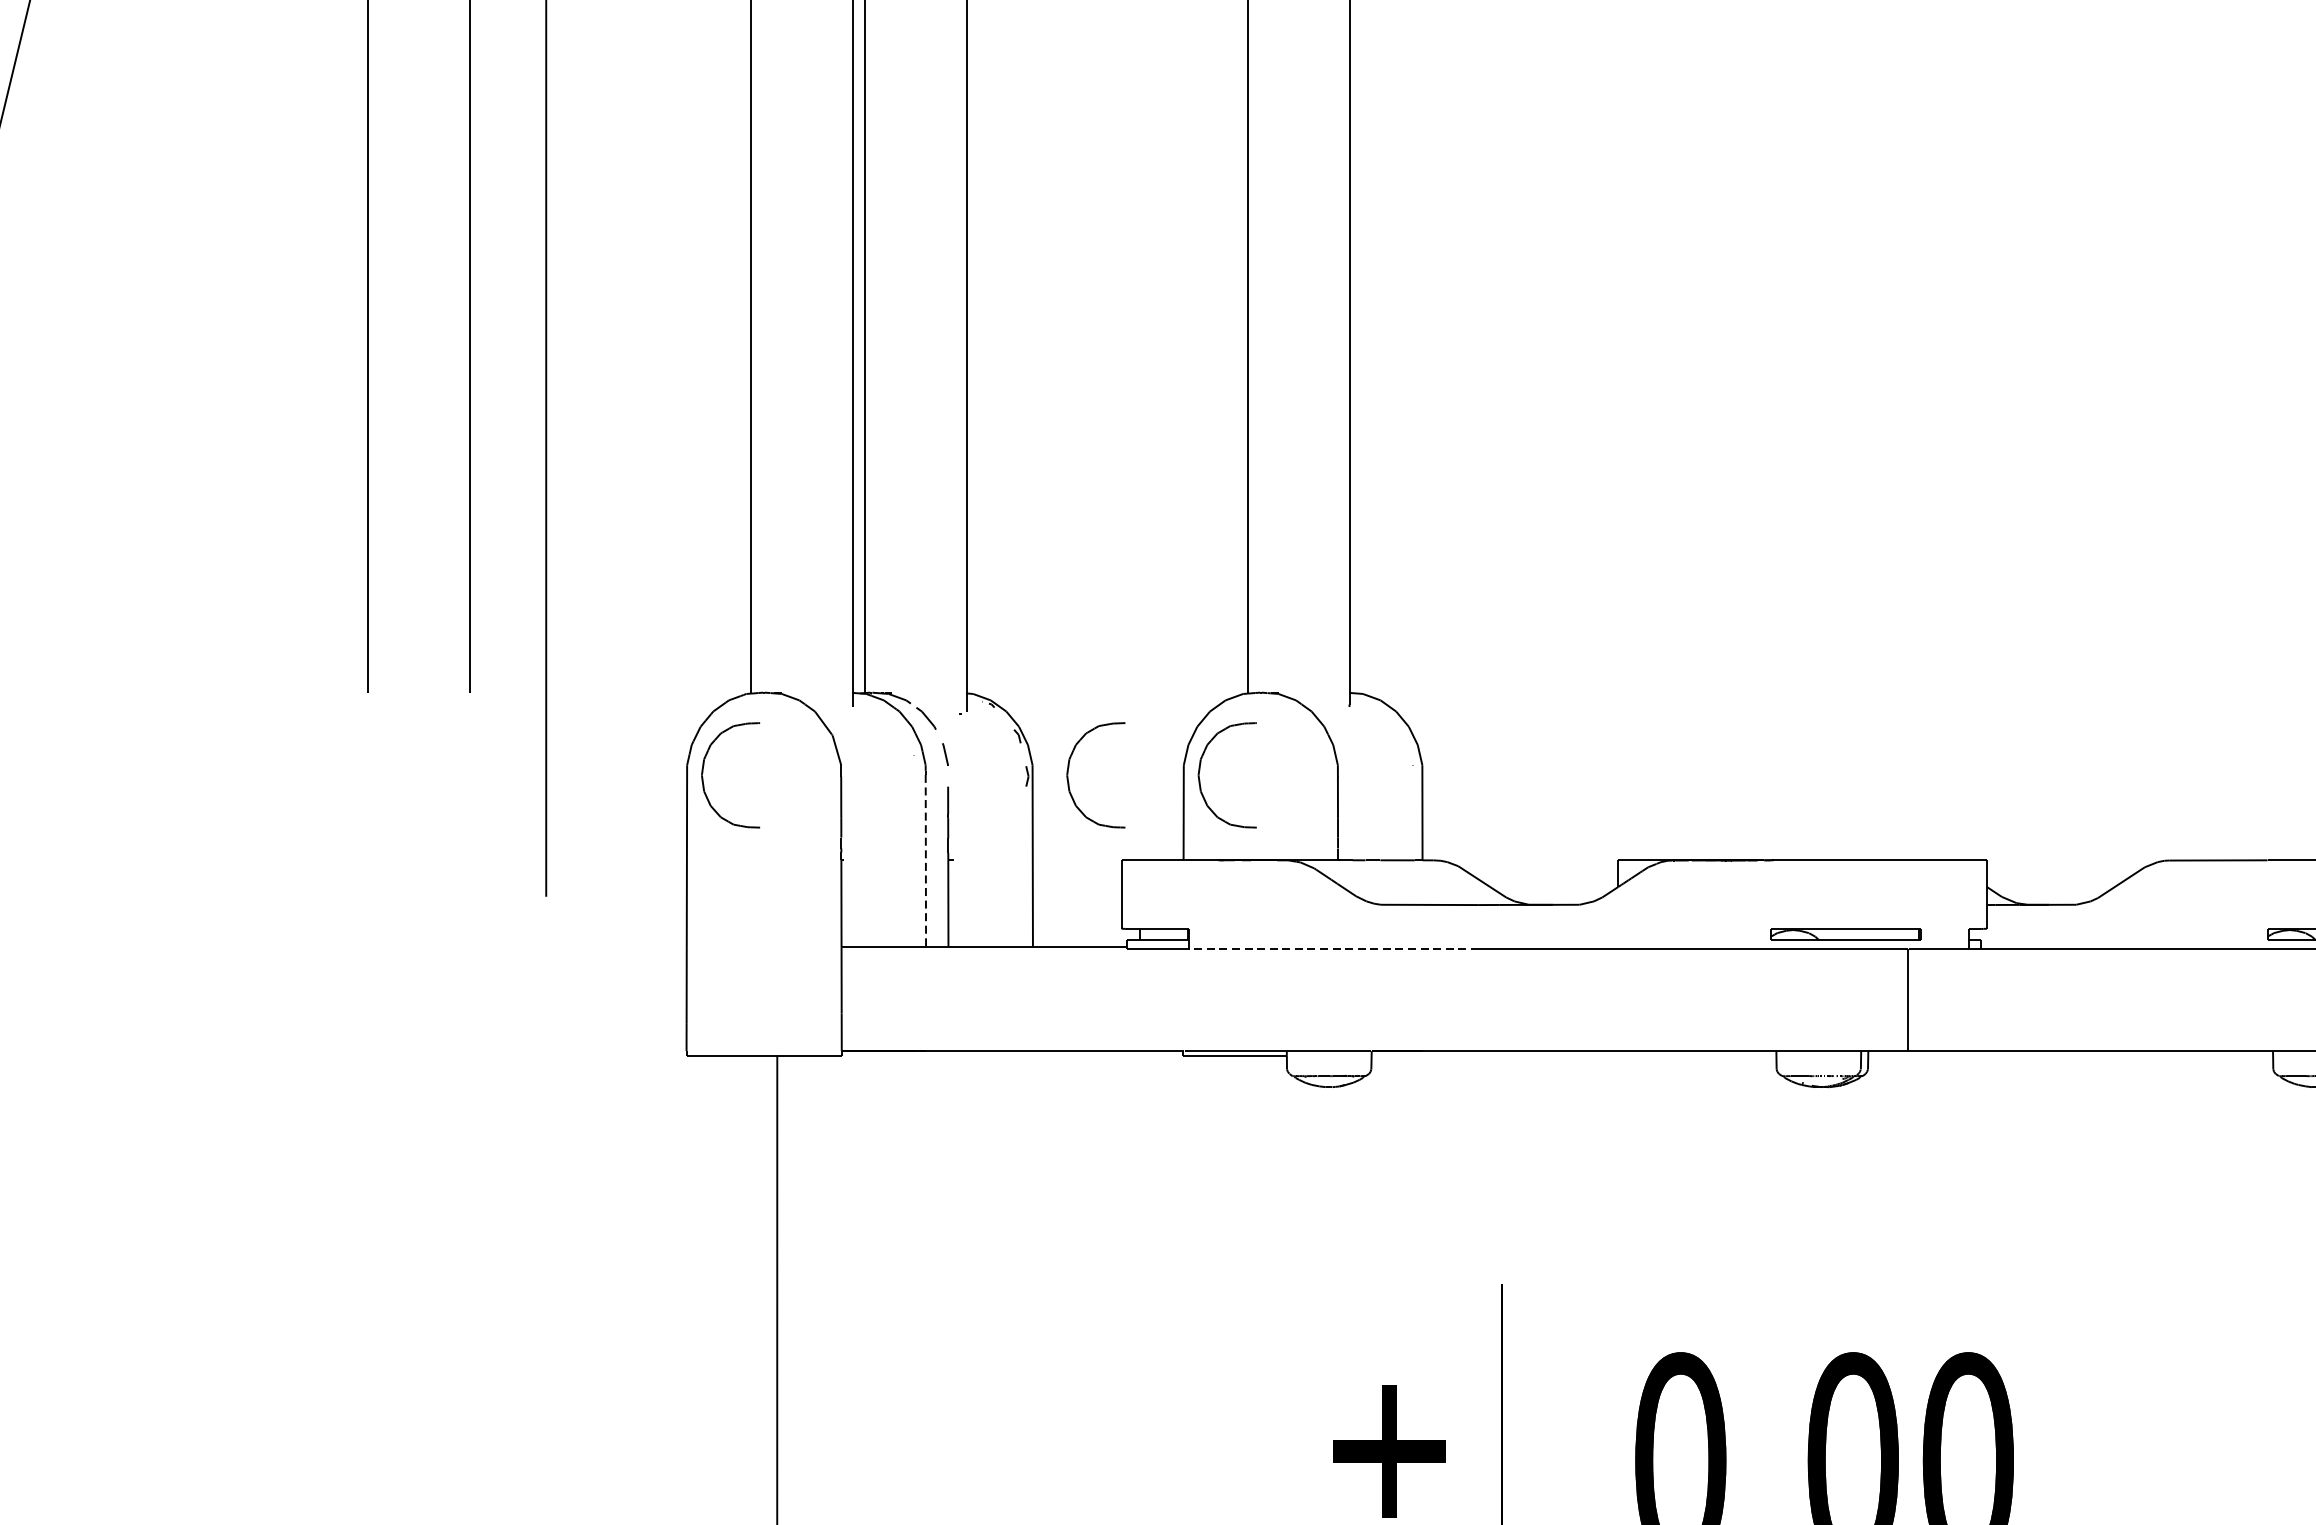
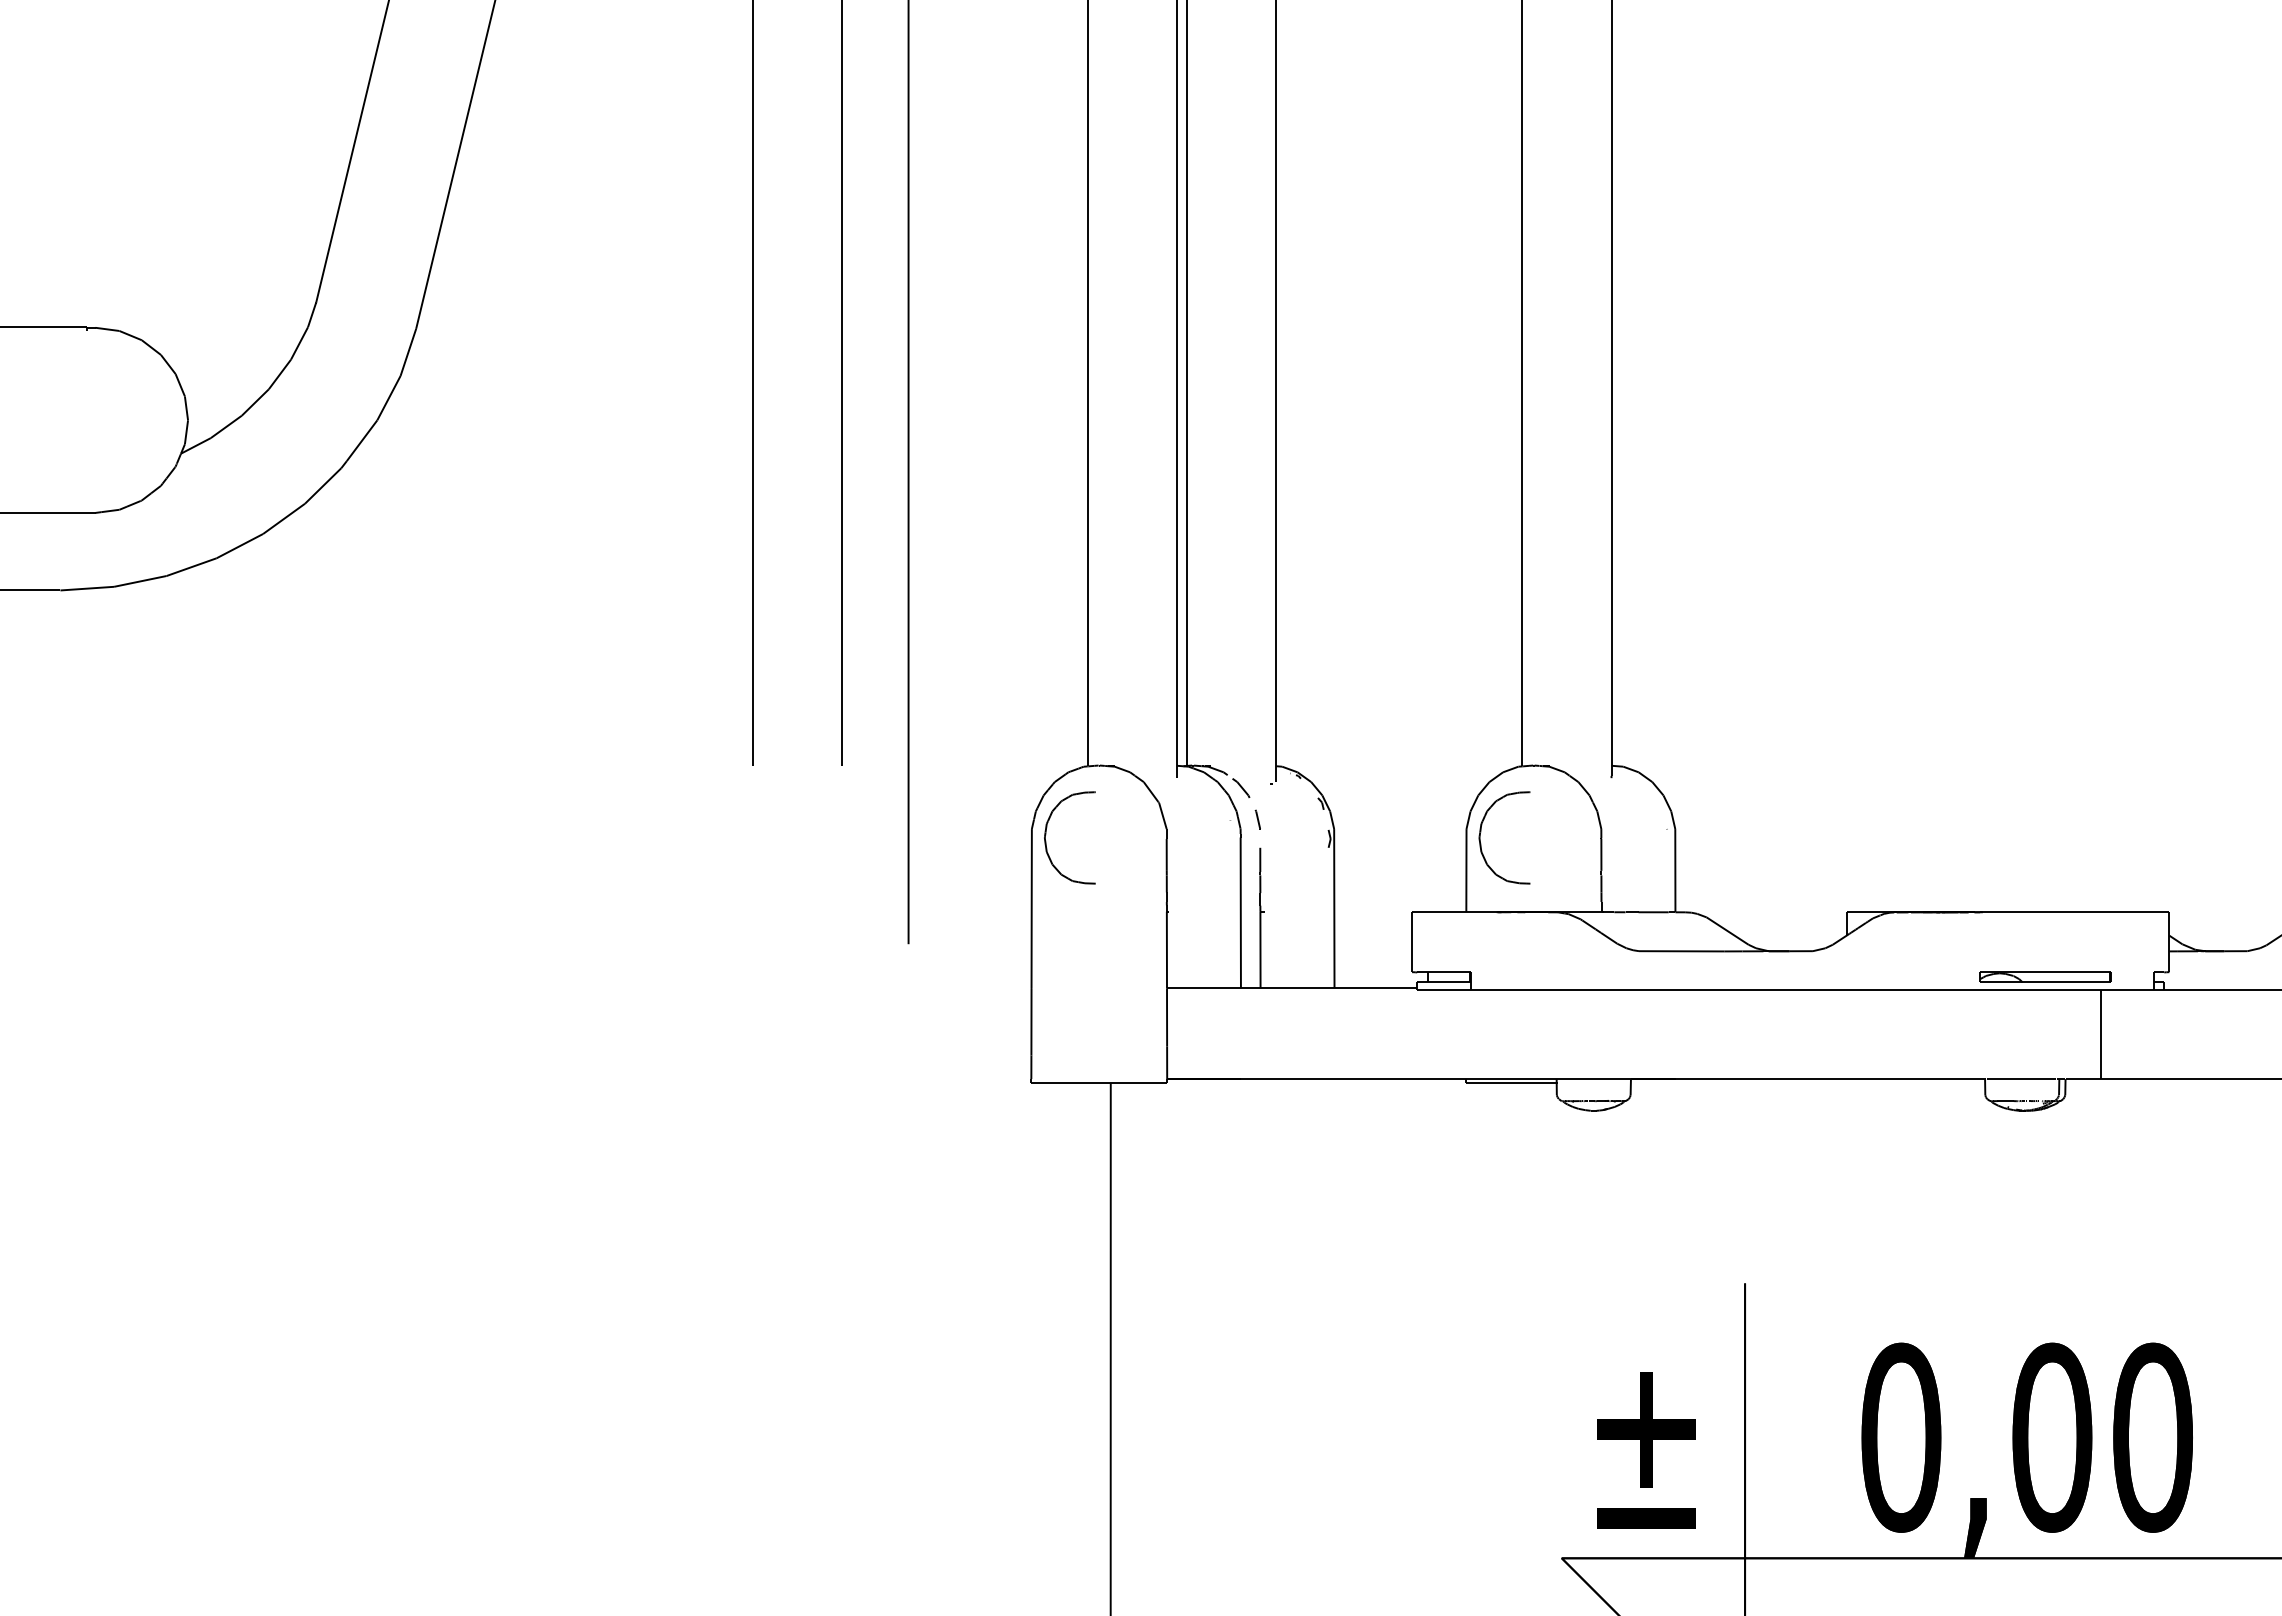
part: (1069, 769) -> (1366, 832), removed
line: (925, 861) -> (1240, 913), dashed -> solid
line: (1334, 948) -> (1598, 989), dashed -> solid

